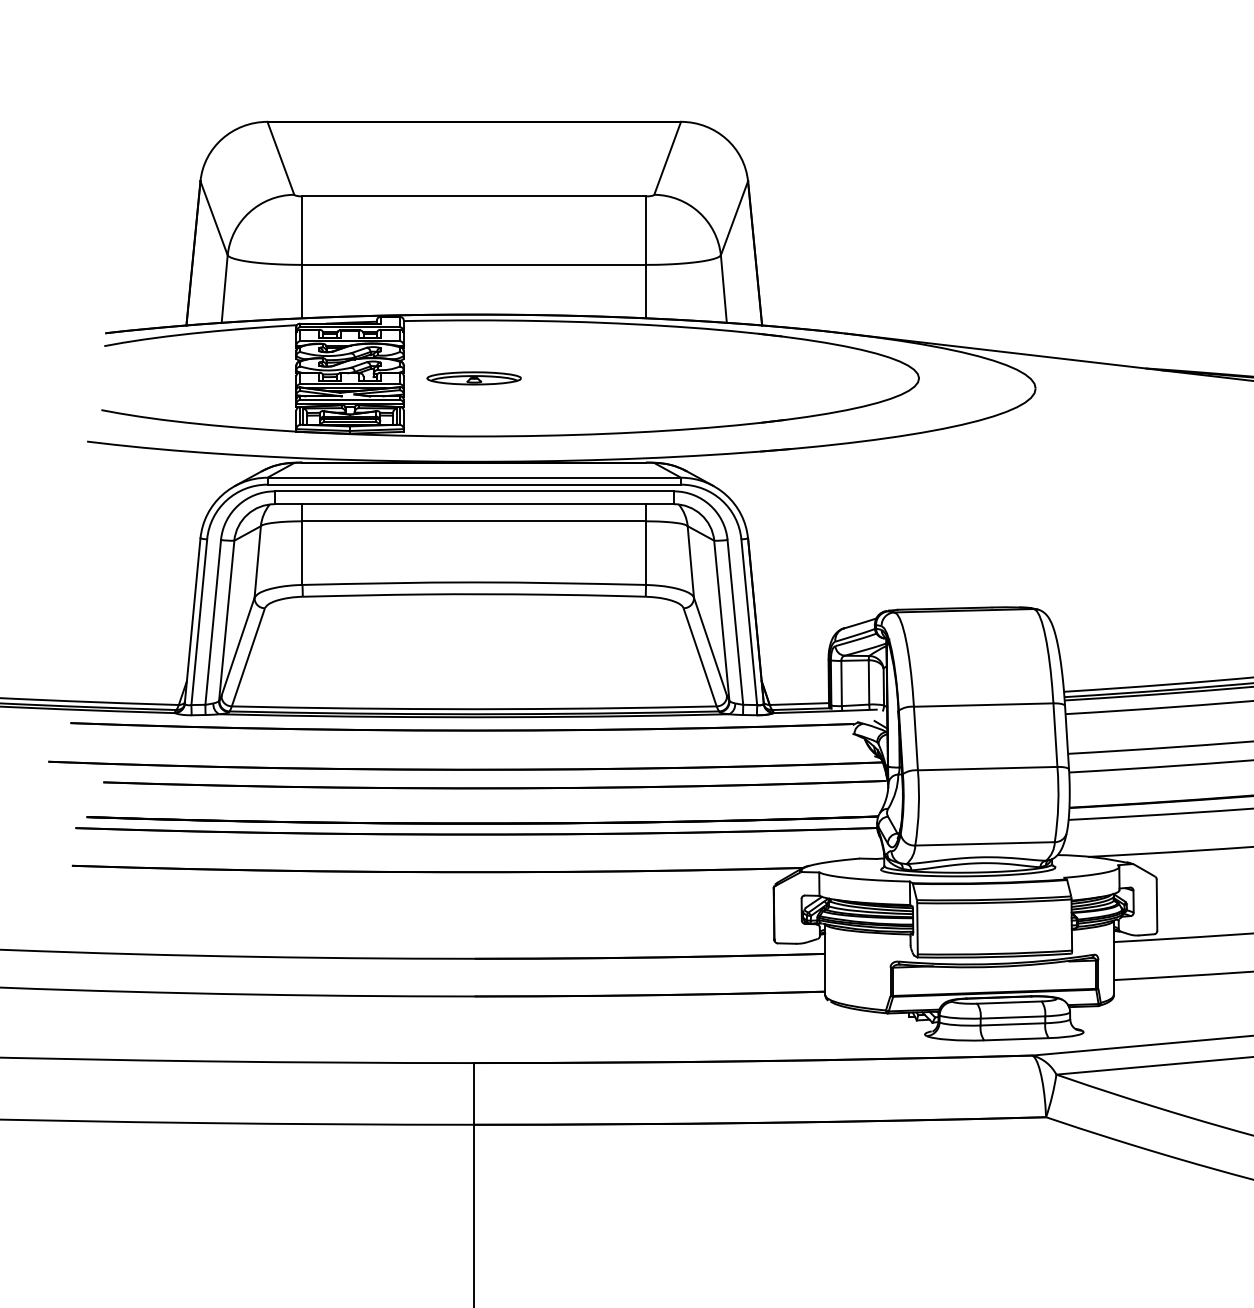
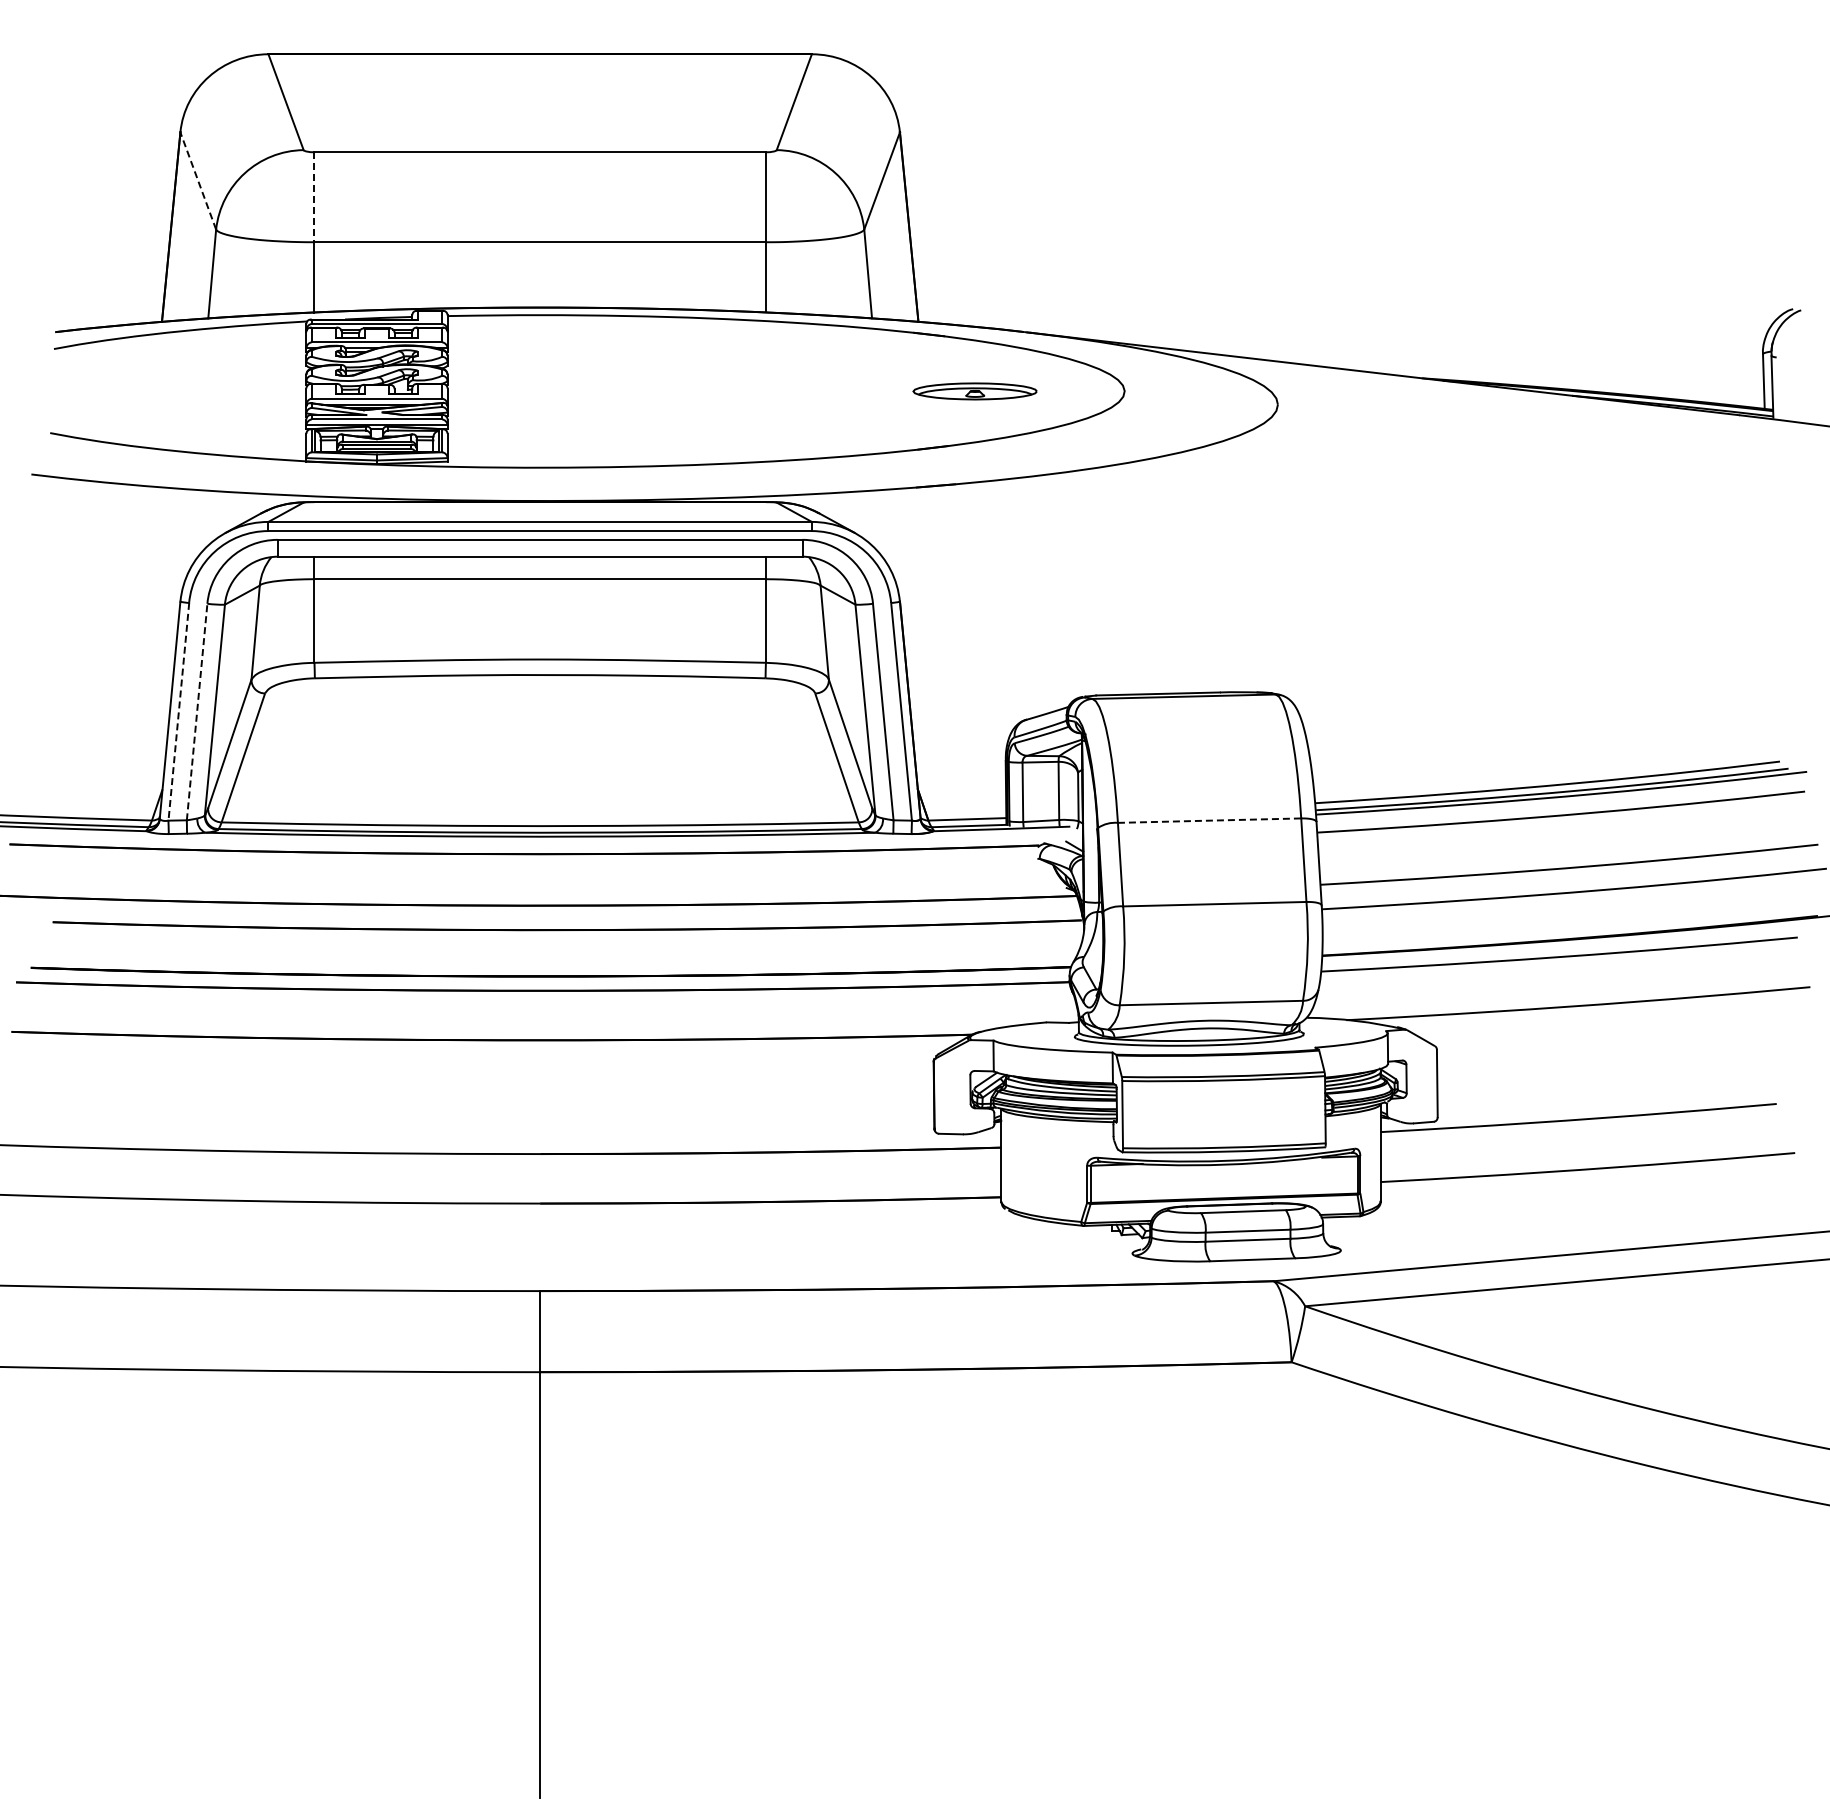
line: (214, 218) -> (198, 181), solid -> dashed
line: (302, 230) -> (314, 197), solid -> dashed
part: (473, 378) -> (974, 391), moved
line: (199, 622) -> (178, 712), solid -> dashed
line: (213, 622) -> (197, 712), solid -> dashed
line: (983, 704) -> (1209, 820), solid -> dashed

